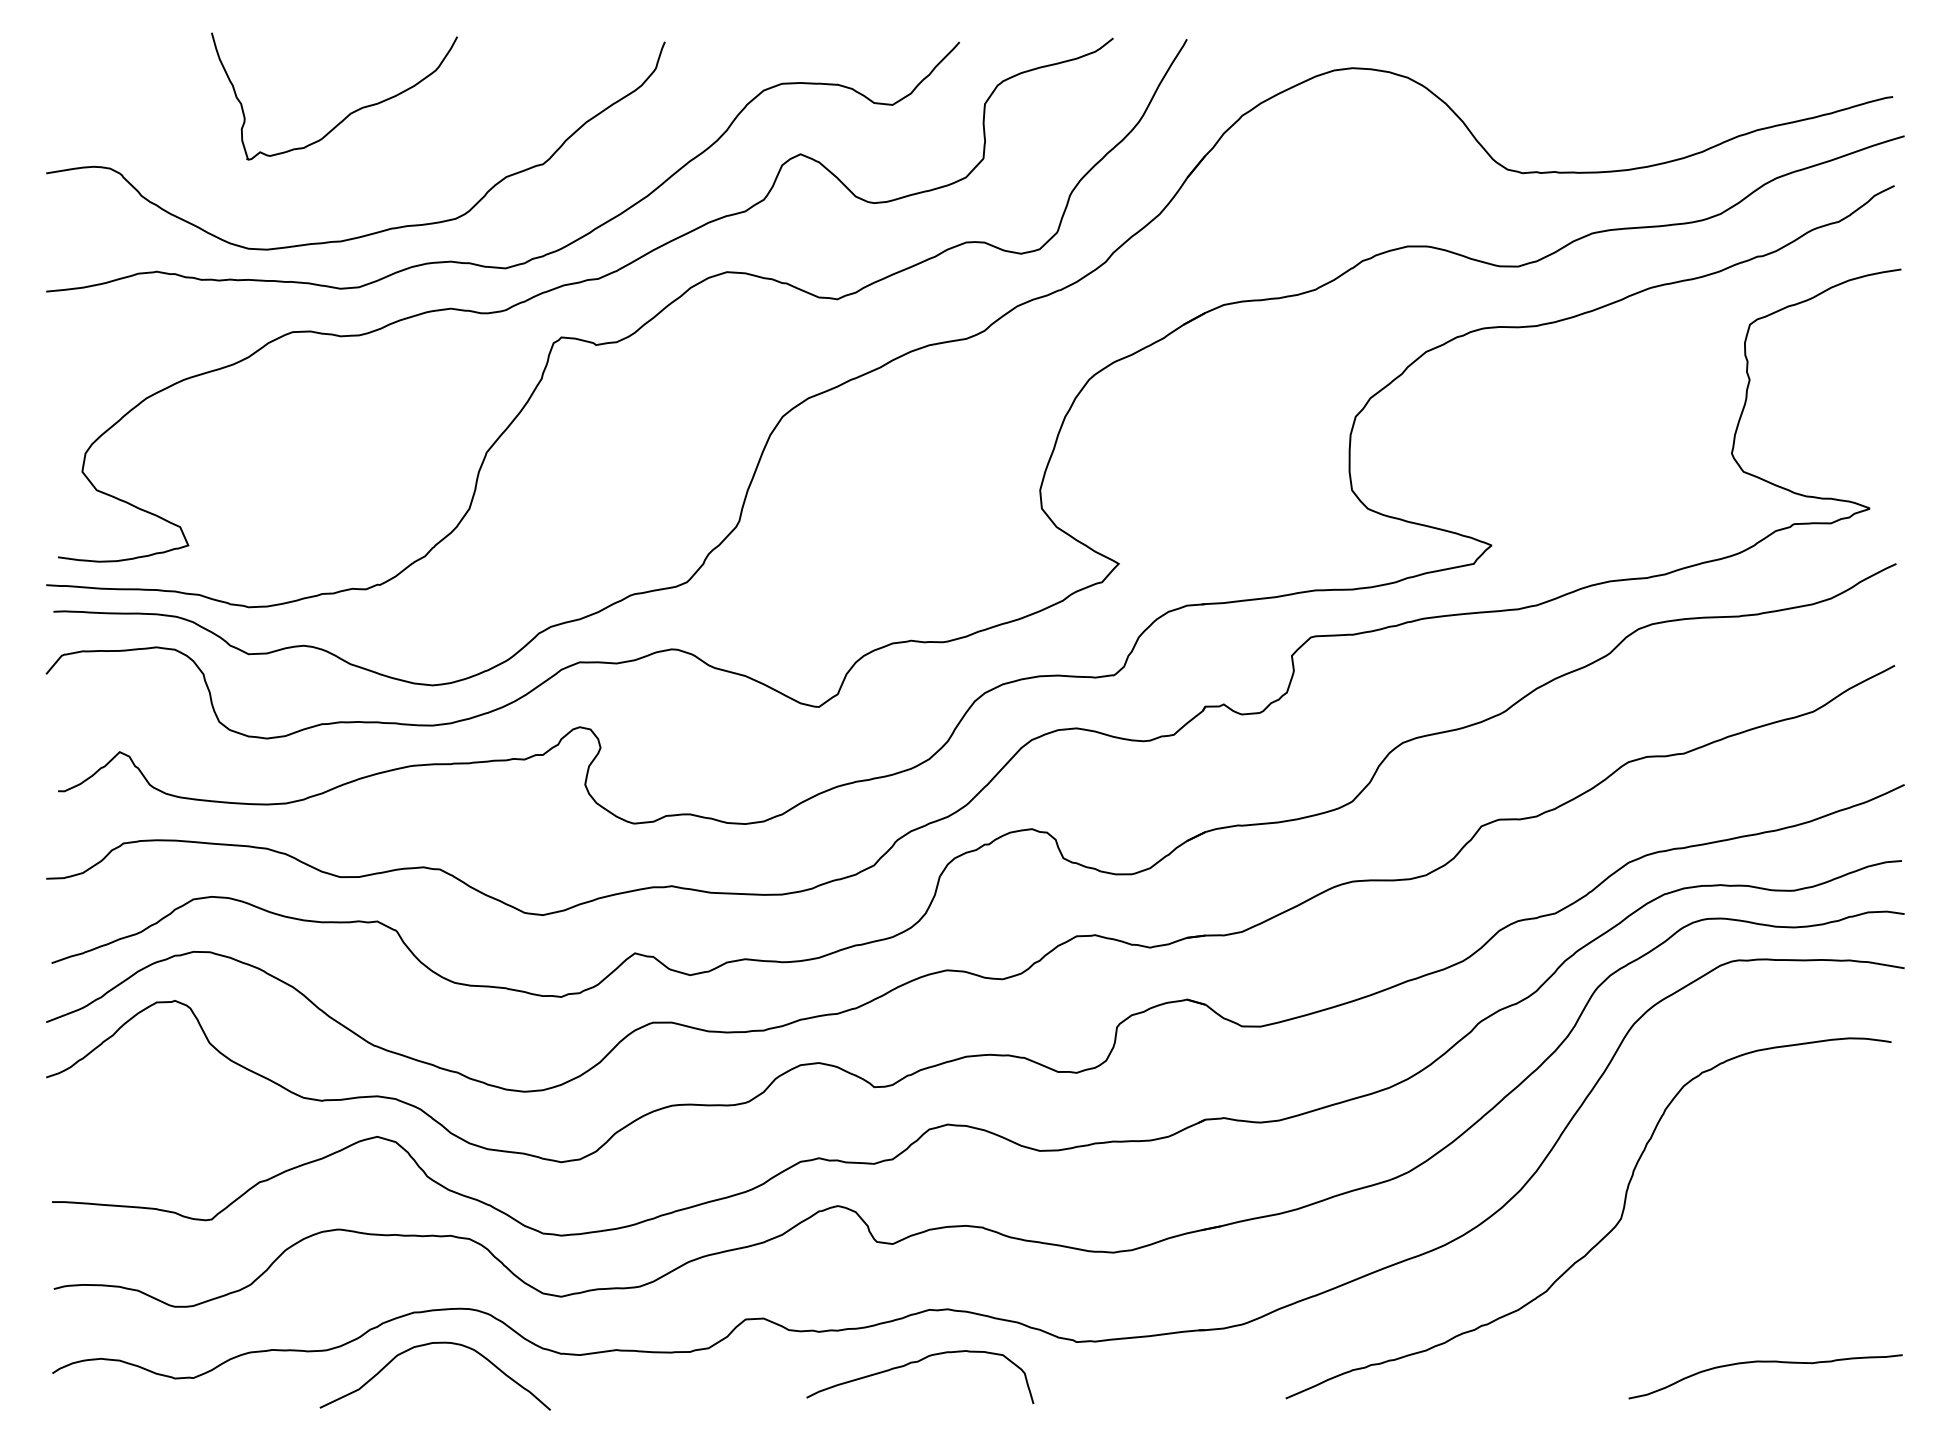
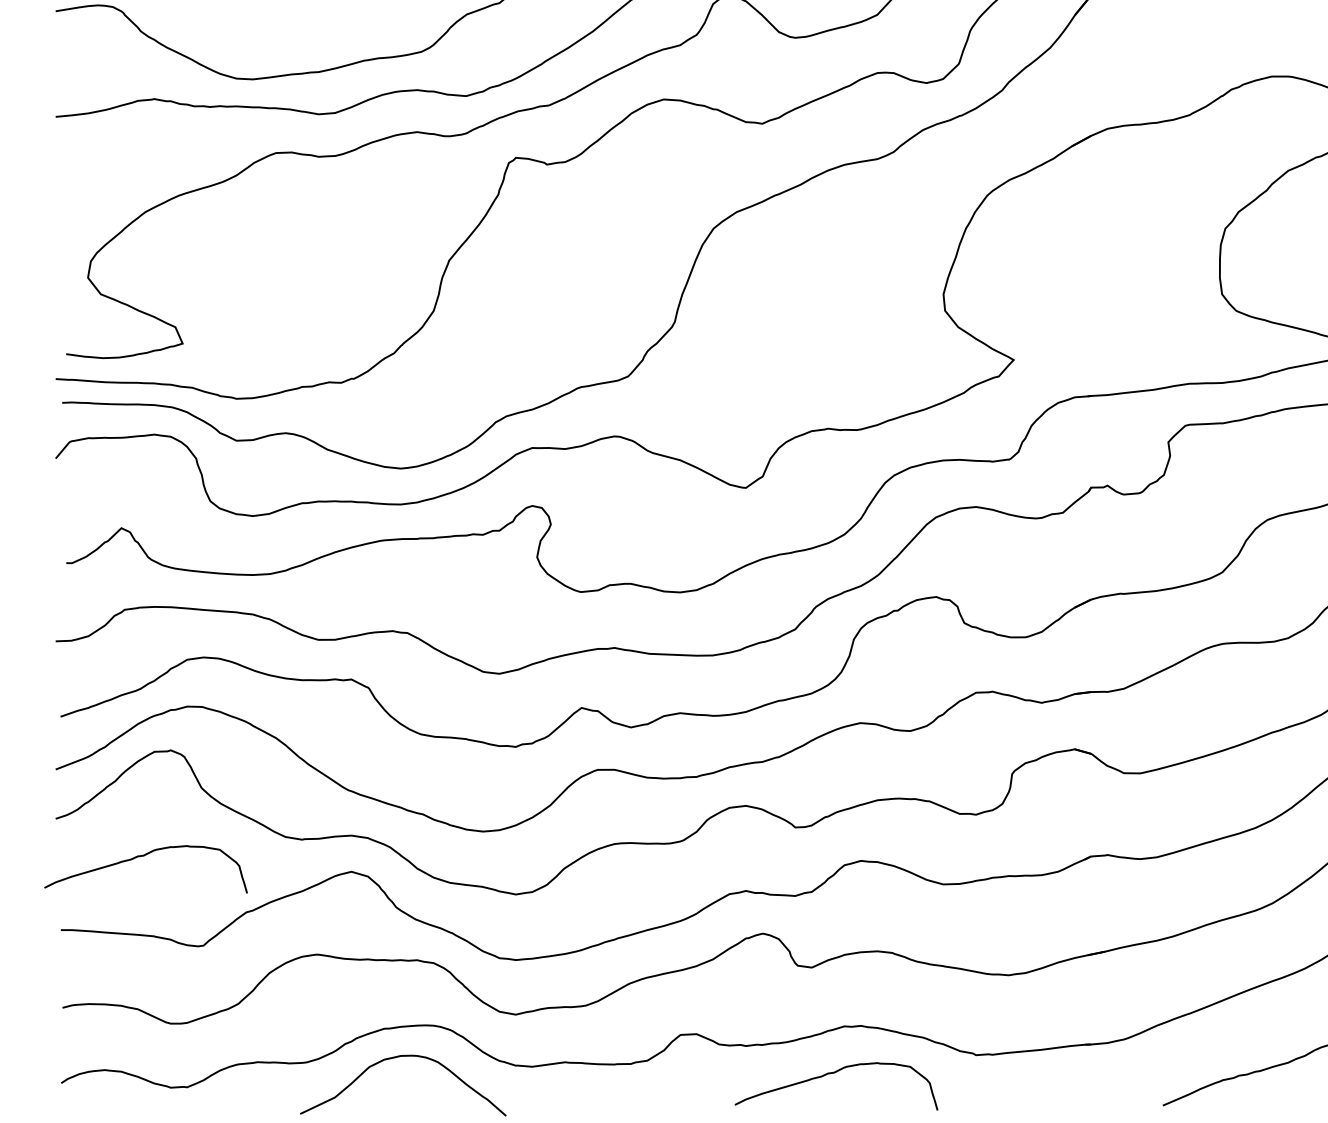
curve: (145, 1119) -> (144, 856), added

